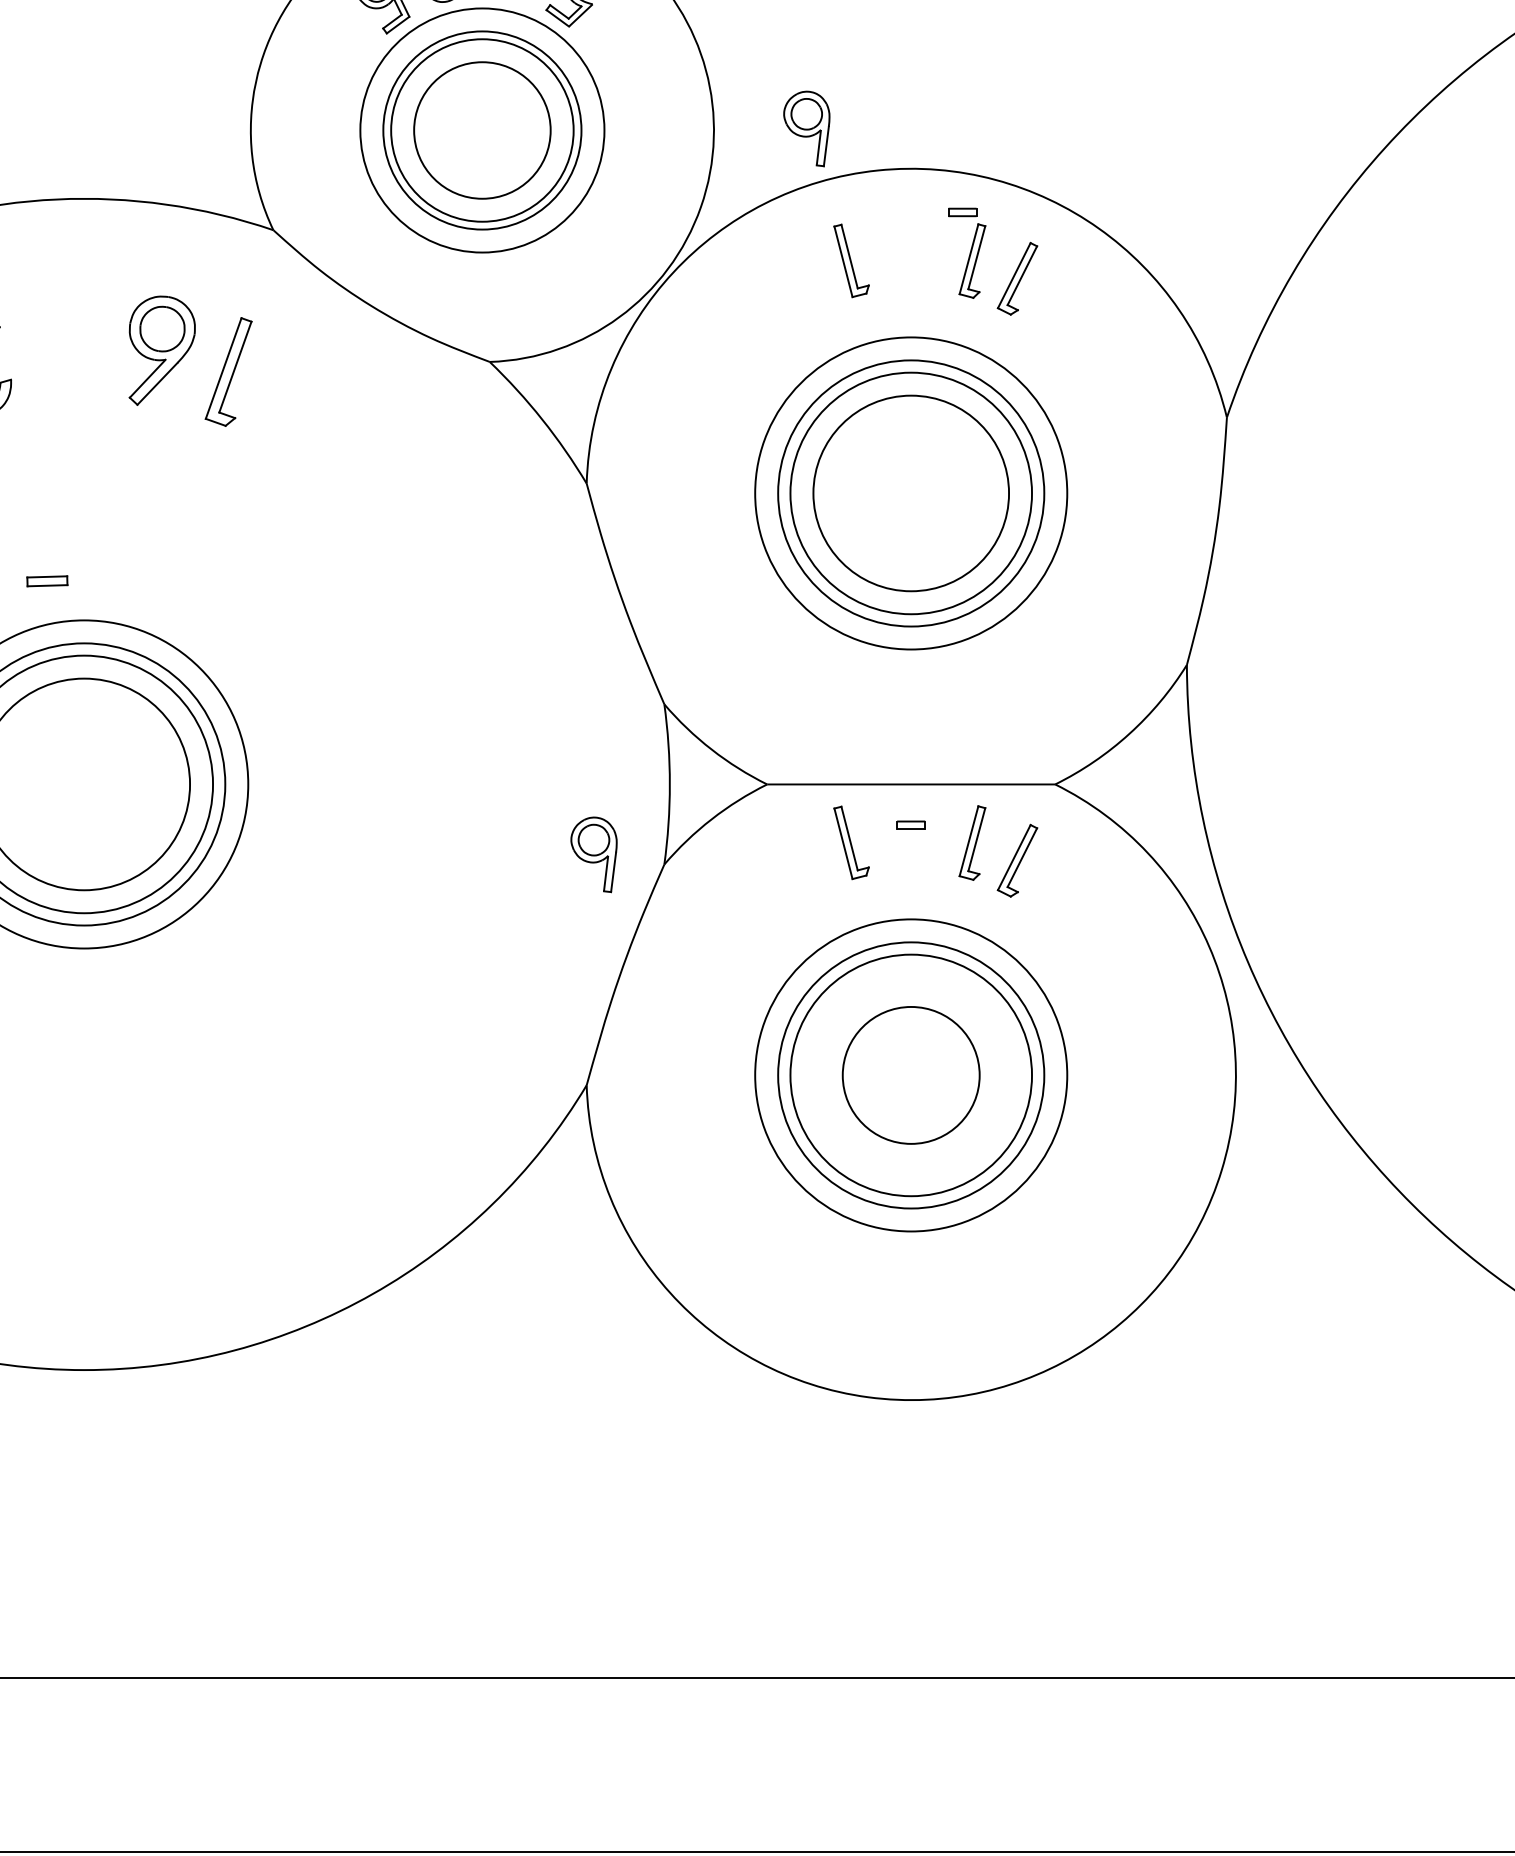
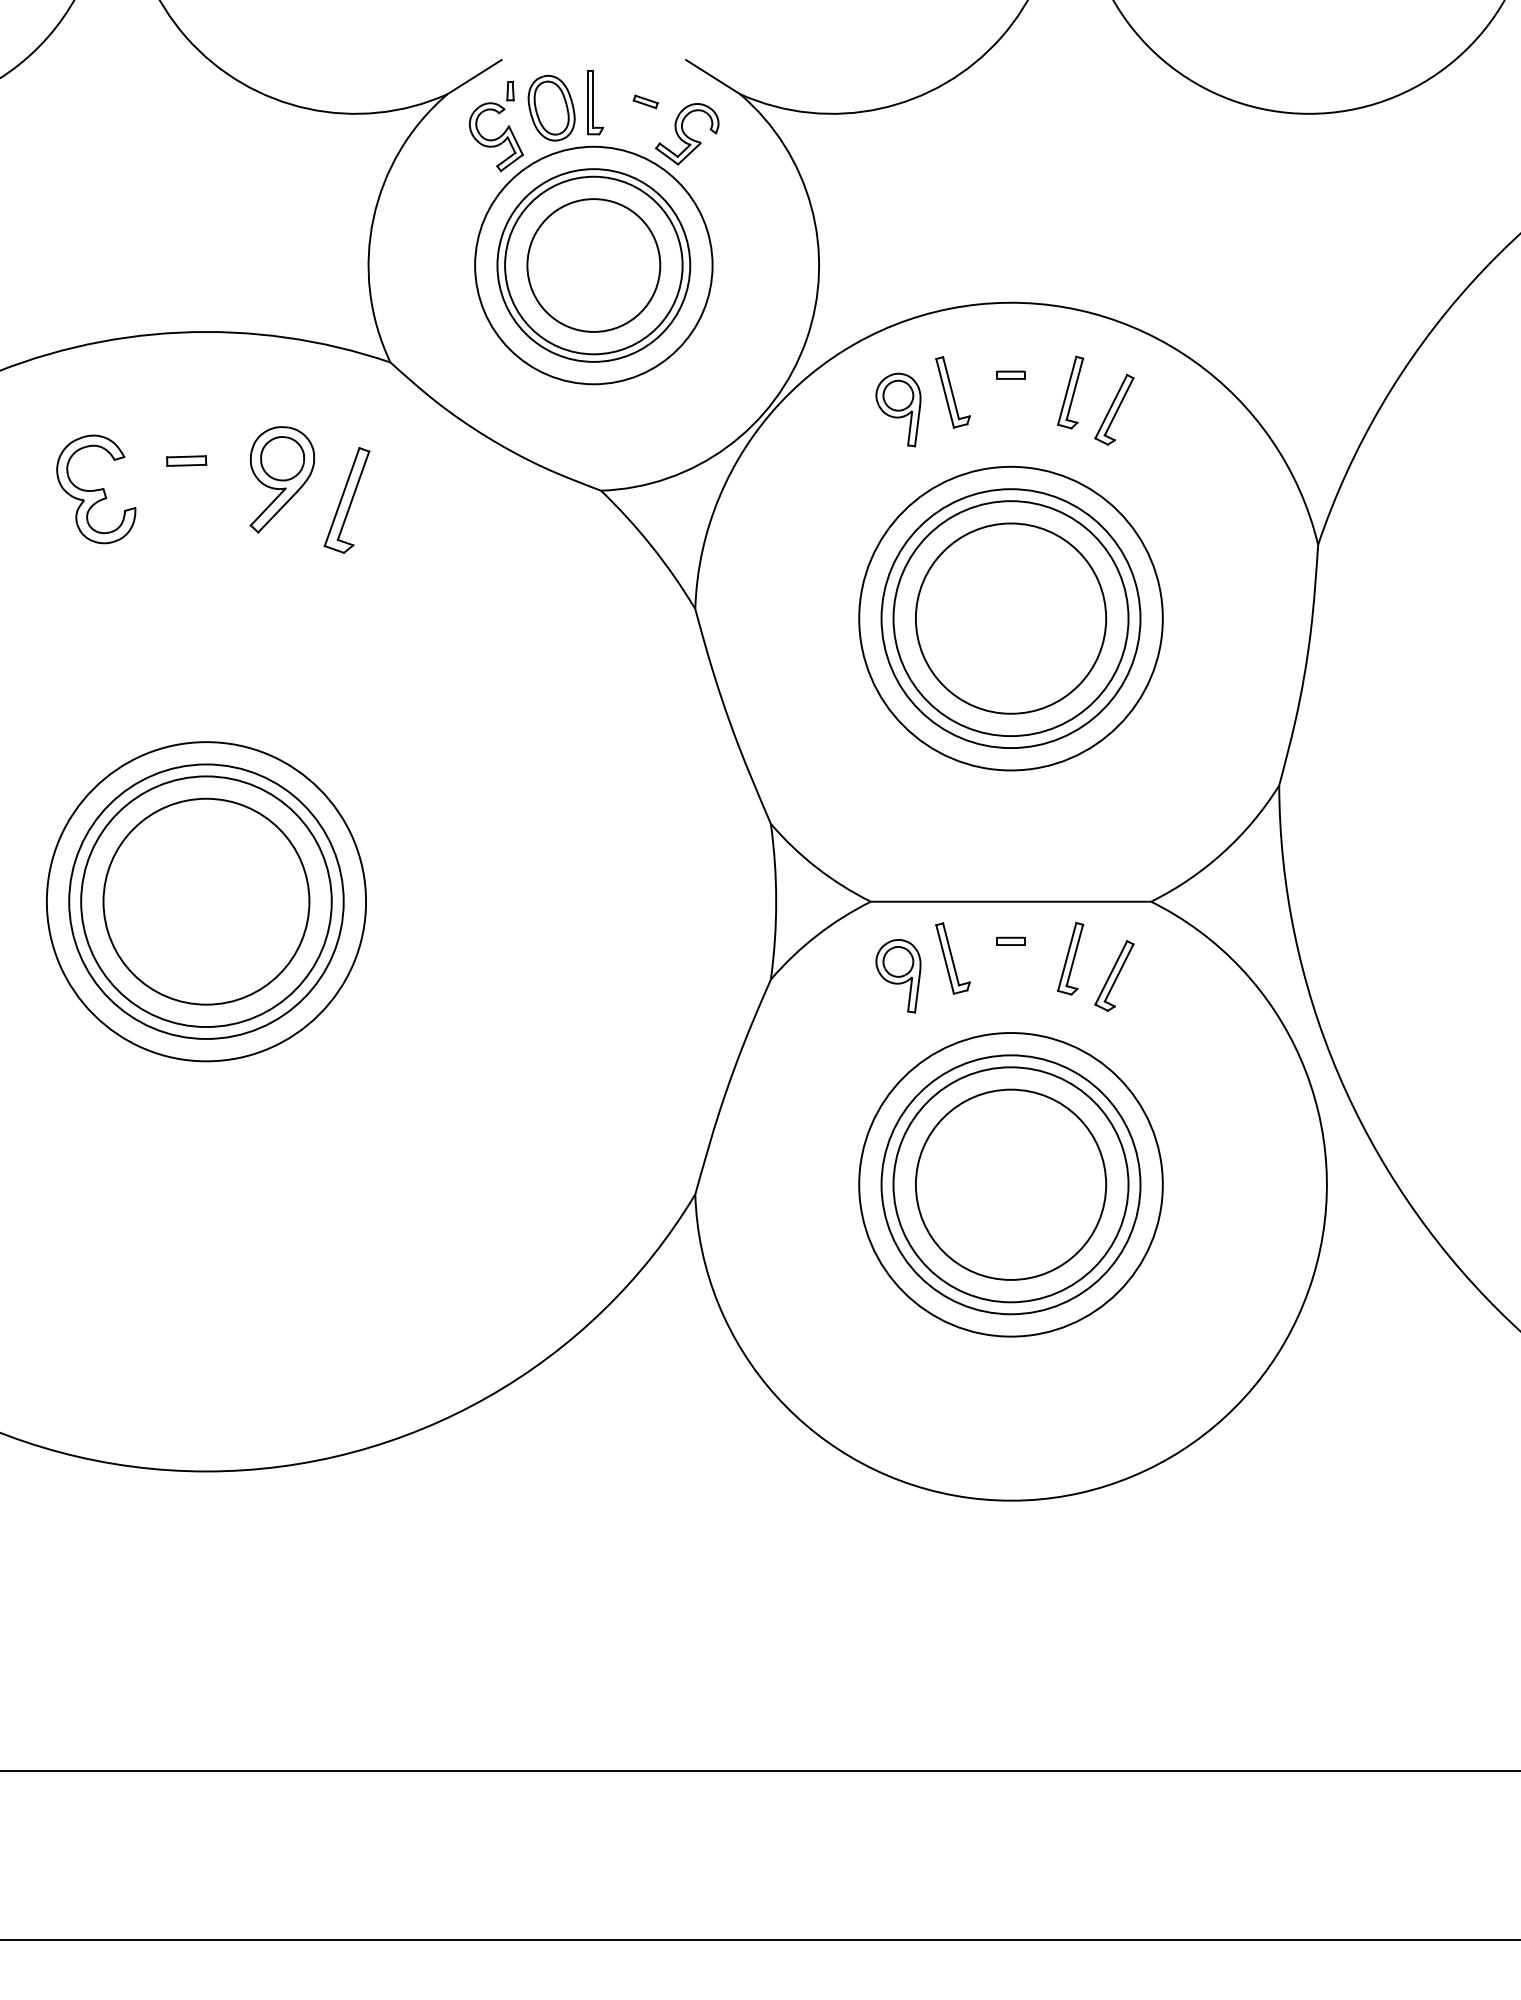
part: (806, 128) -> (898, 409), moved
part: (962, 211) -> (1010, 374), moved
part: (47, 580) -> (186, 460), moved
part: (594, 855) -> (898, 976), moved
circle: (910, 1075) -> (1010, 1184), size x1.43

